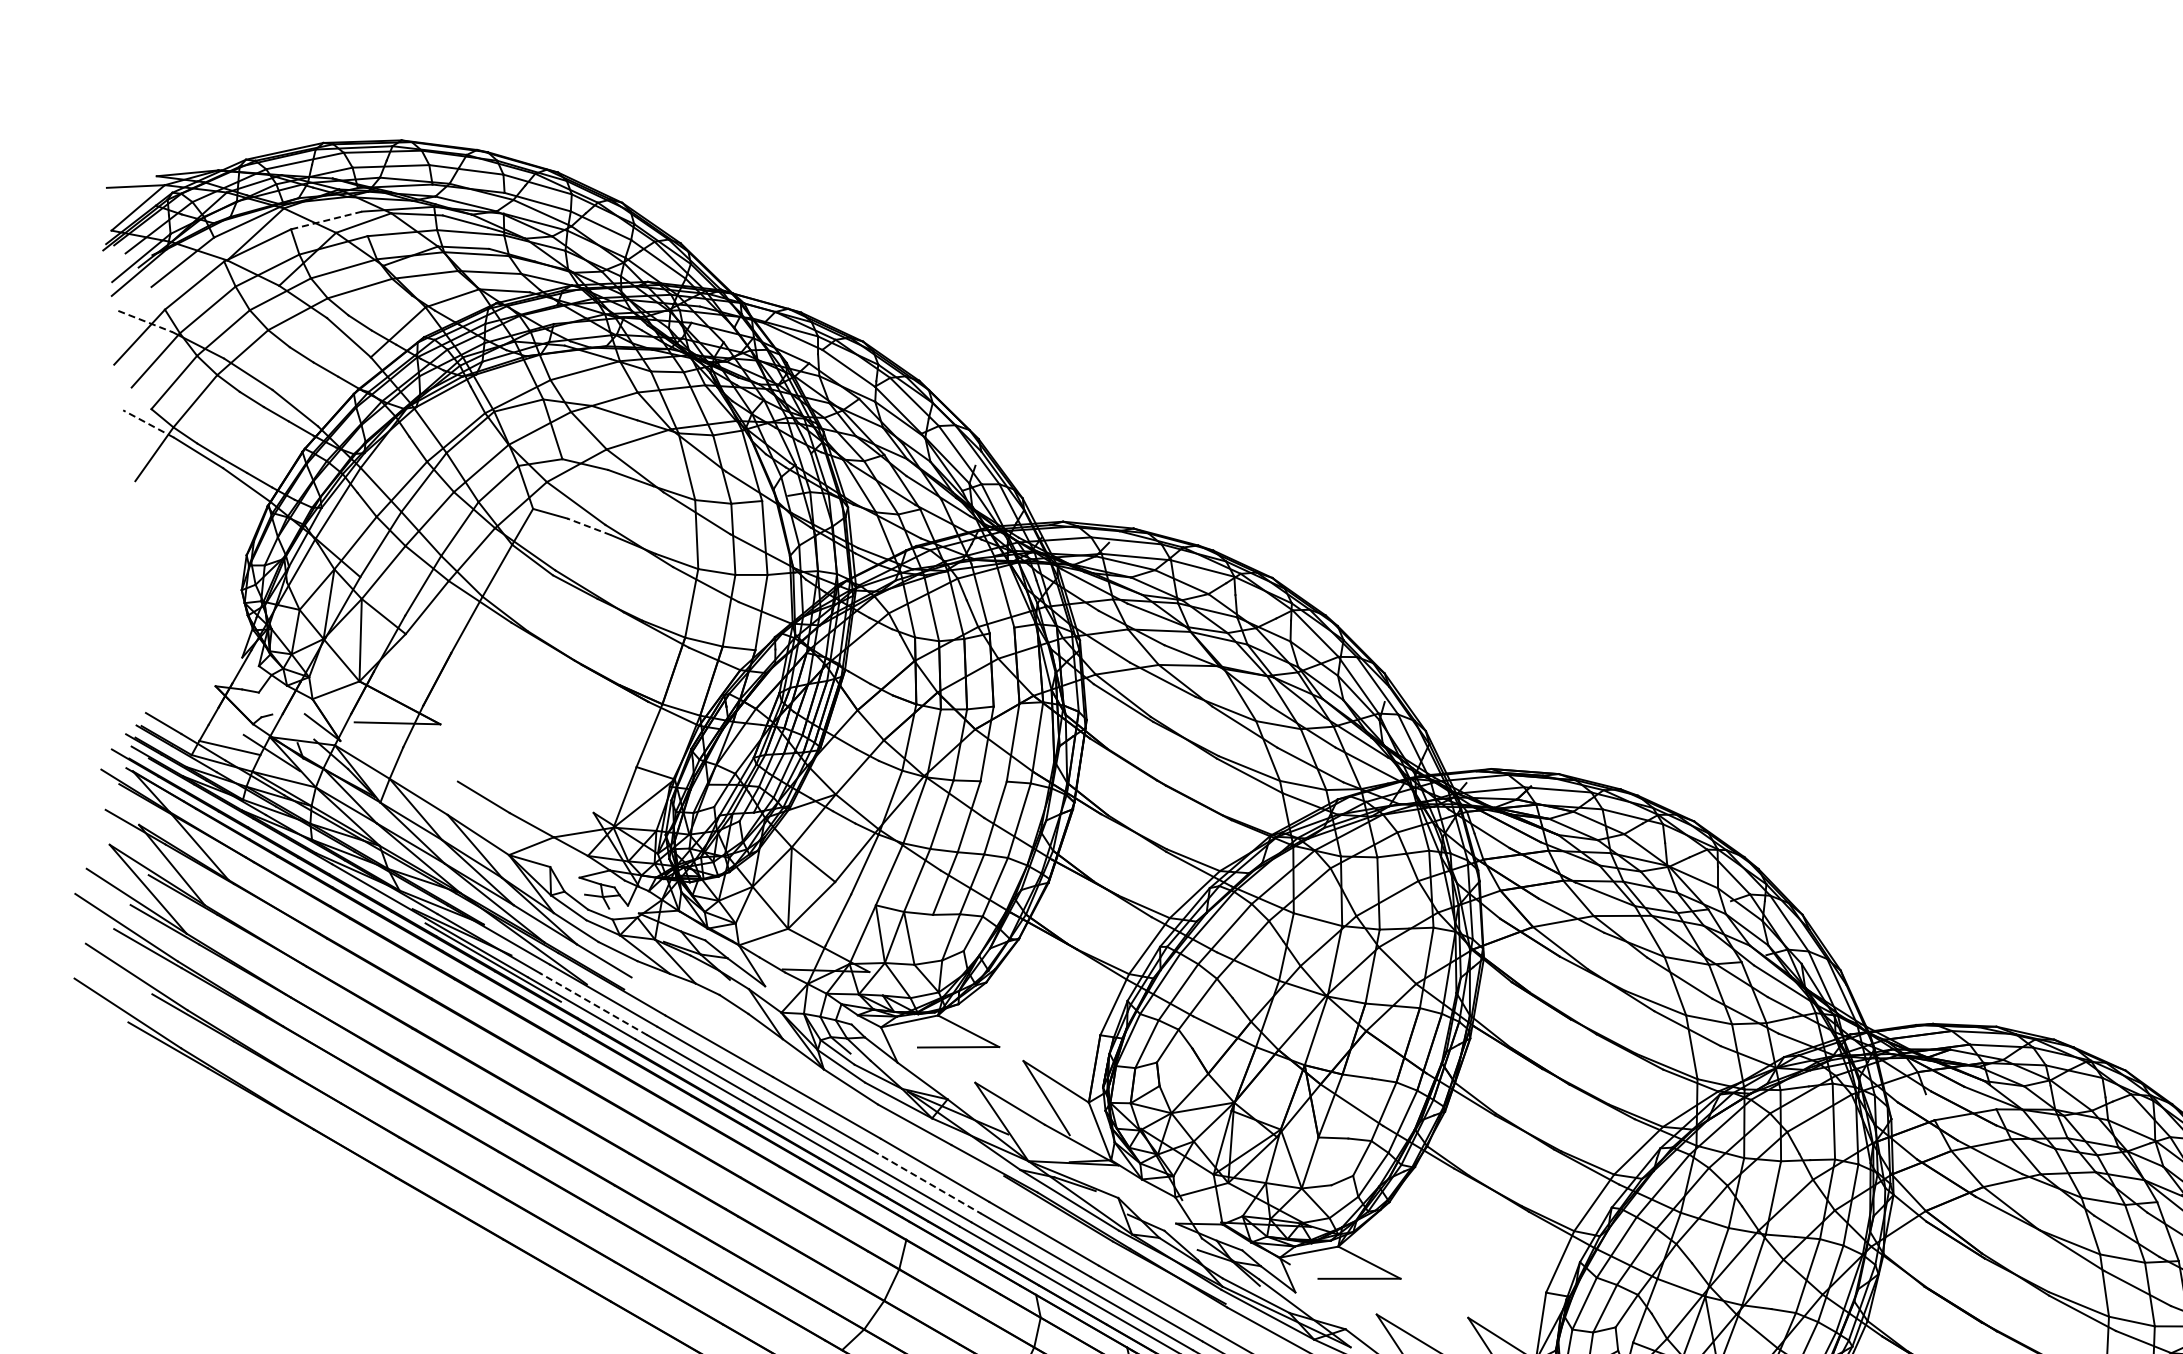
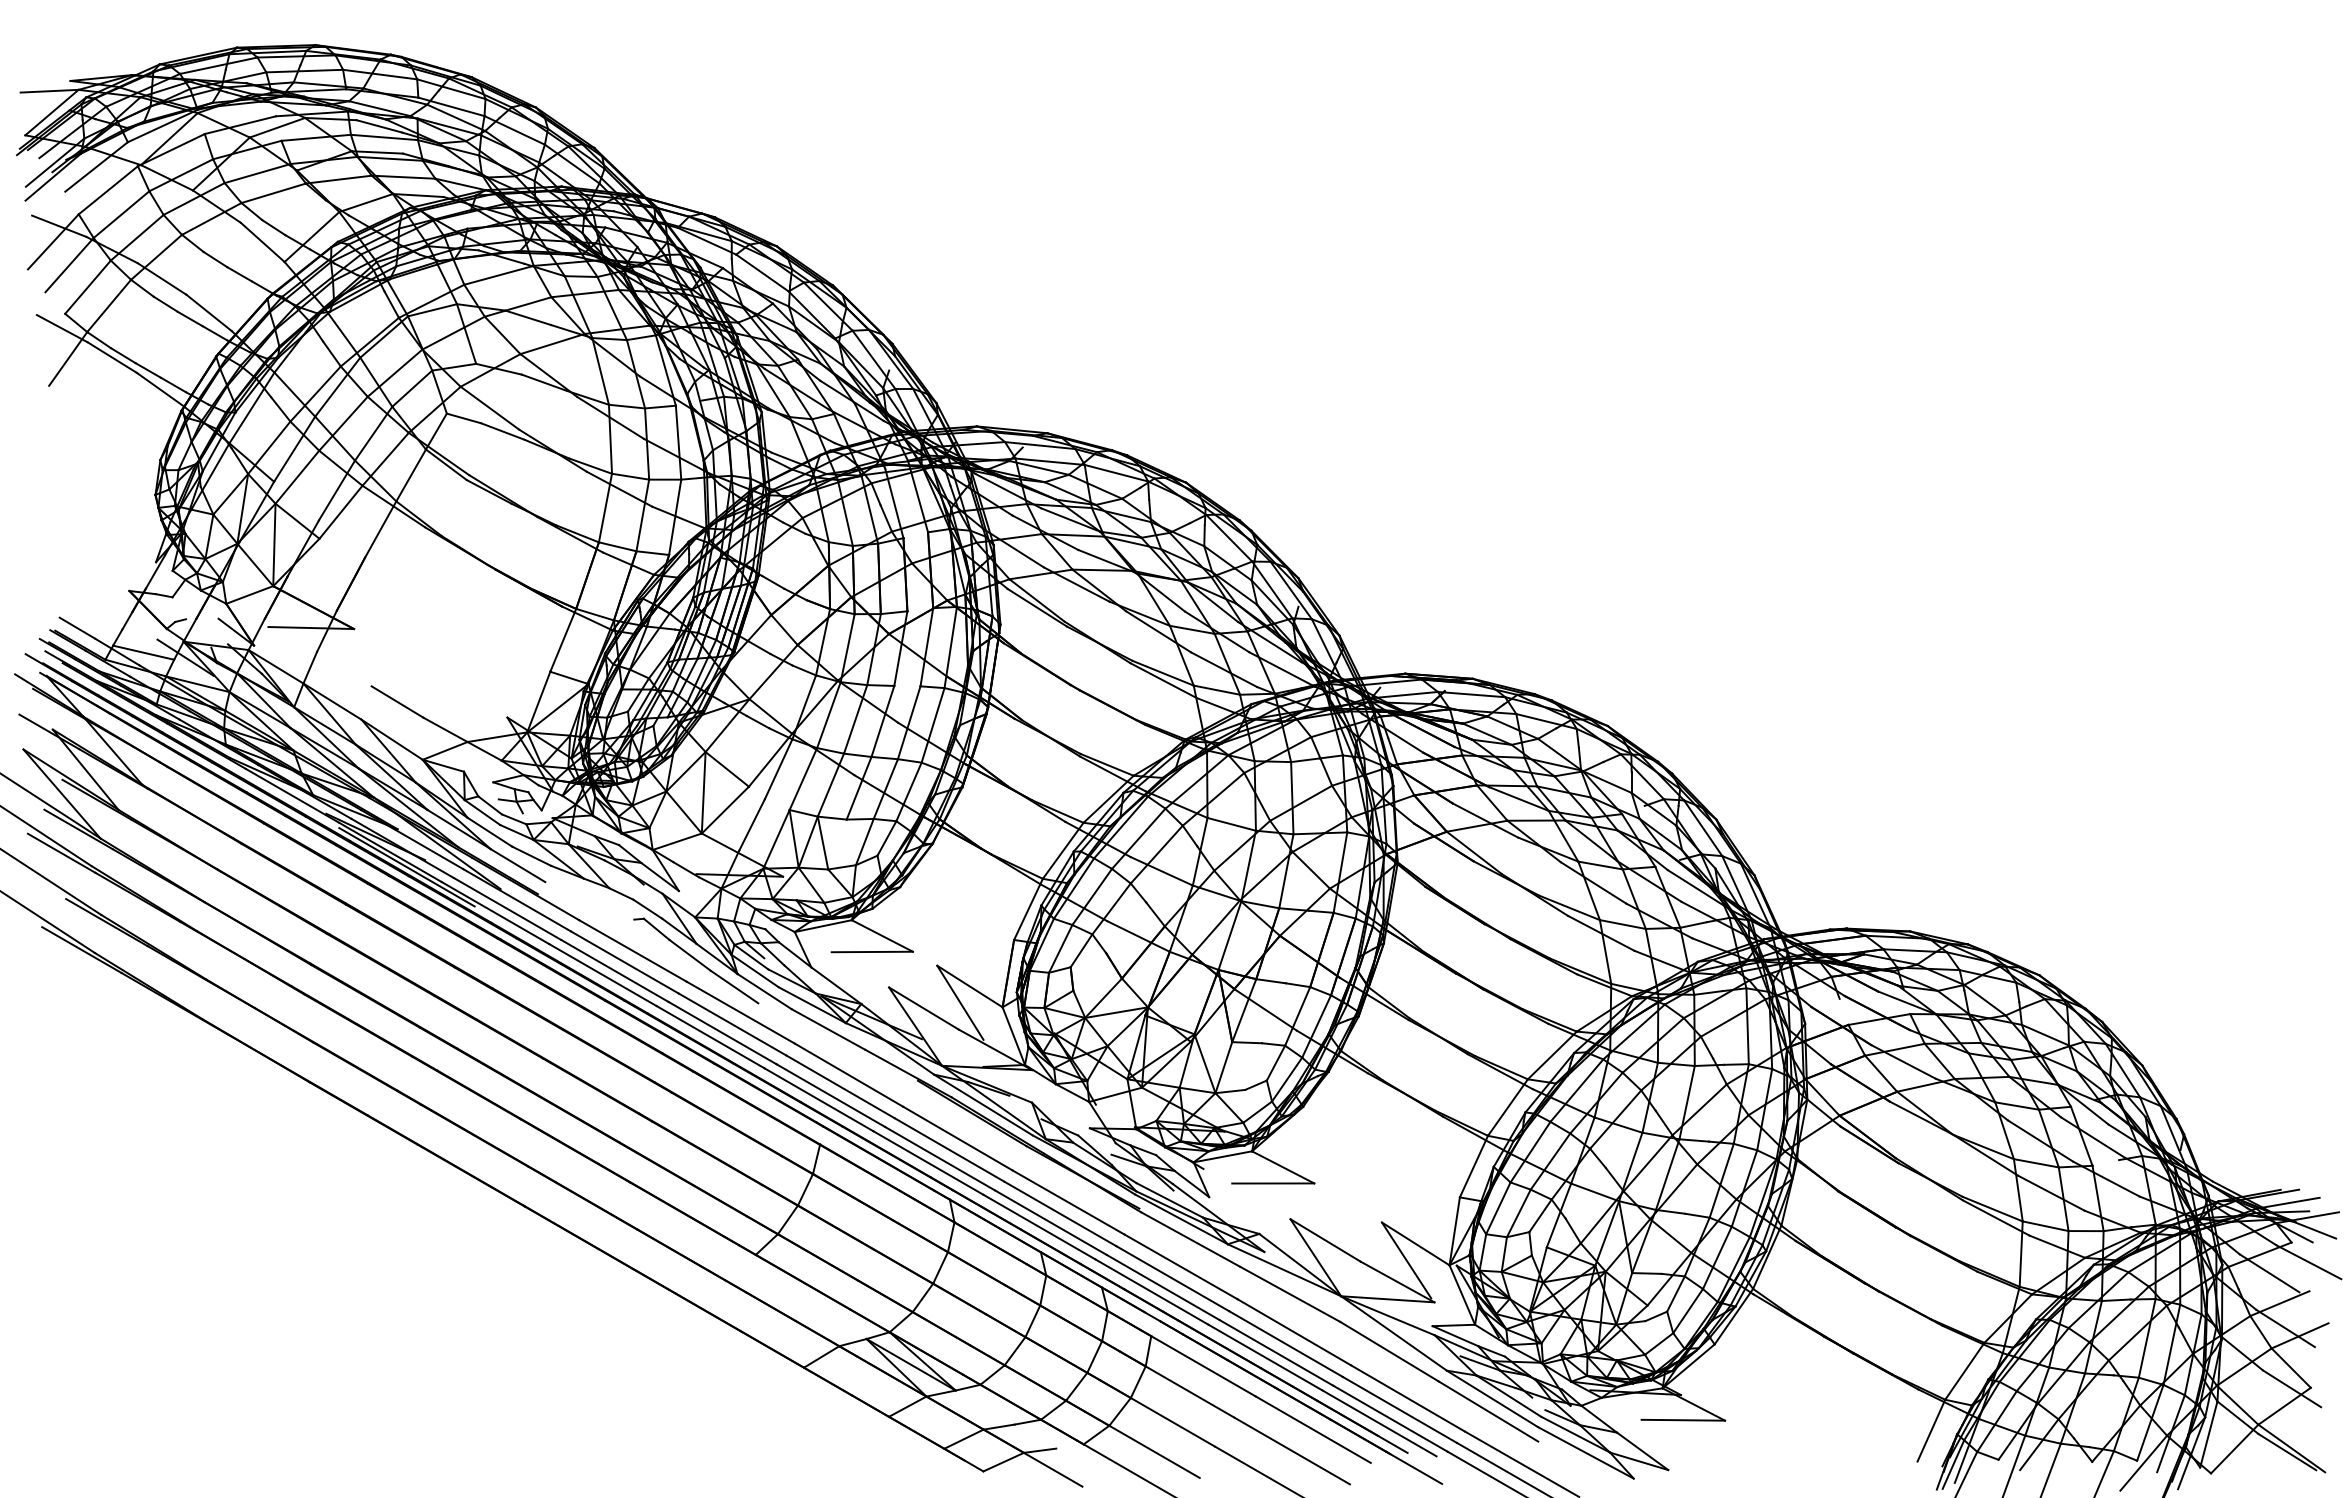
line: (326, 220) -> (240, 125), dashed -> solid
line: (145, 321) -> (59, 226), dashed -> solid
line: (148, 423) -> (62, 328), dashed -> solid
line: (588, 526) -> (502, 431), dashed -> solid
line: (593, 1003) -> (507, 908), dashed -> solid
part: (782, 1055) -> (696, 960), added
line: (926, 1181) -> (840, 1086), dashed -> solid

